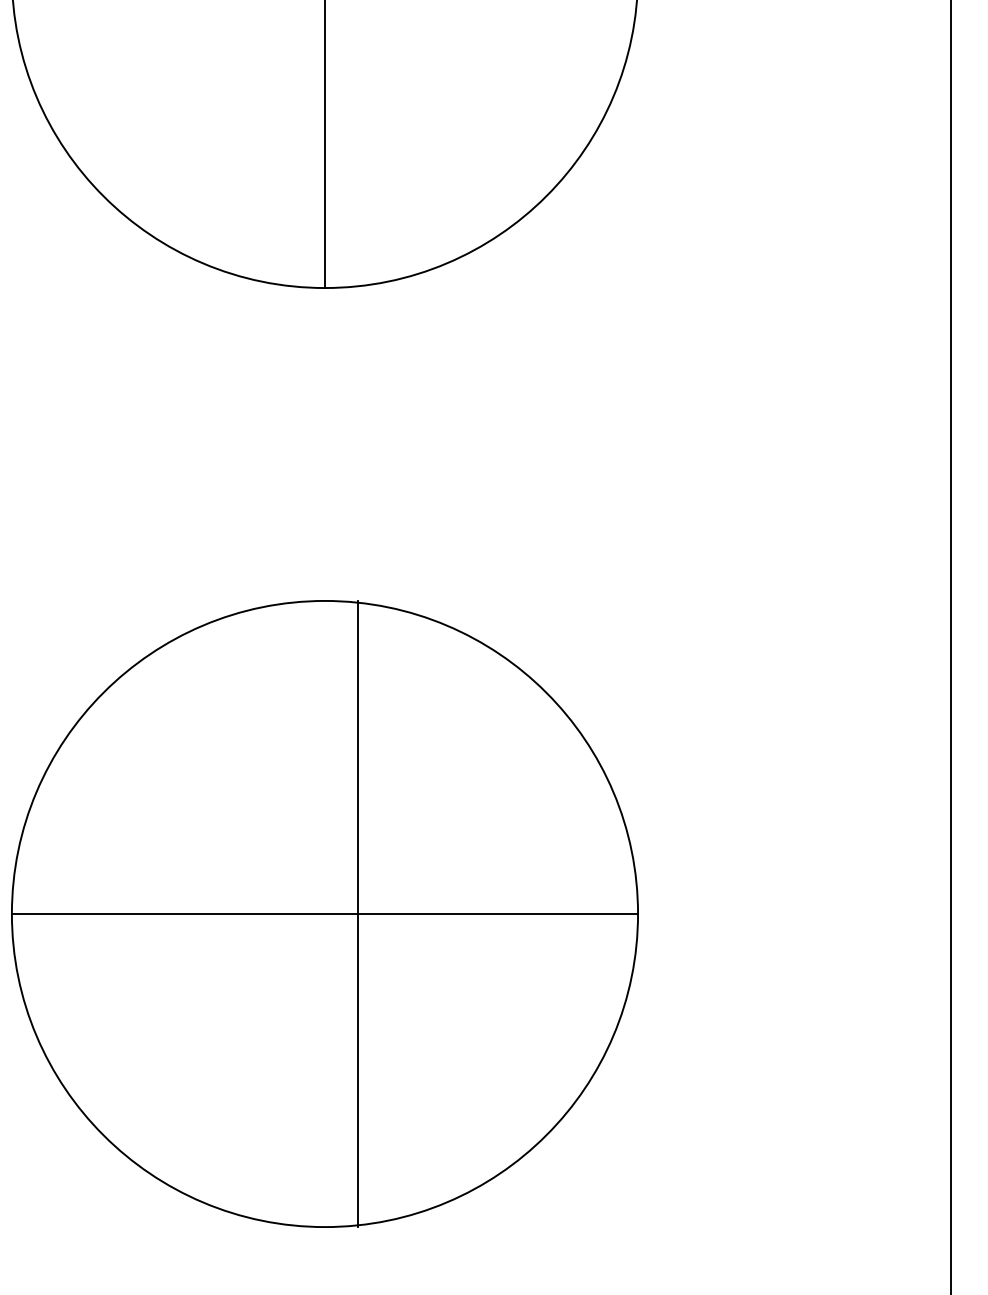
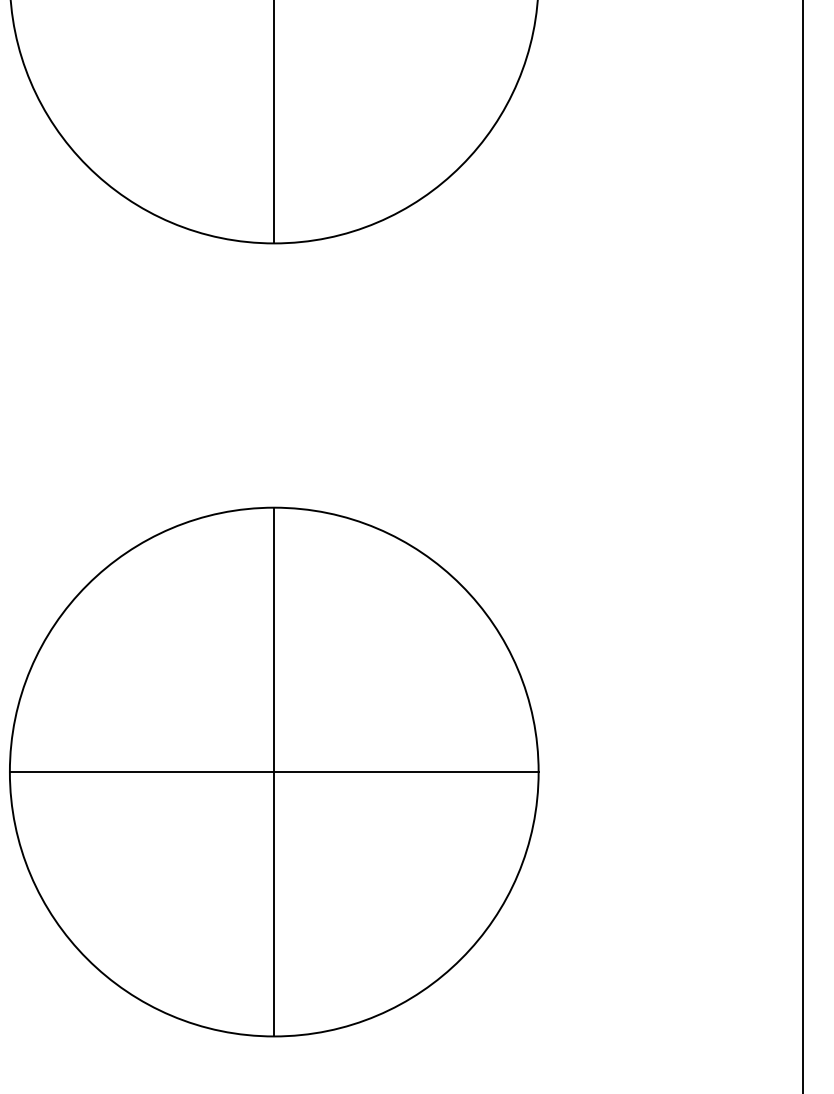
line: (357, 914) -> (273, 772), moved

